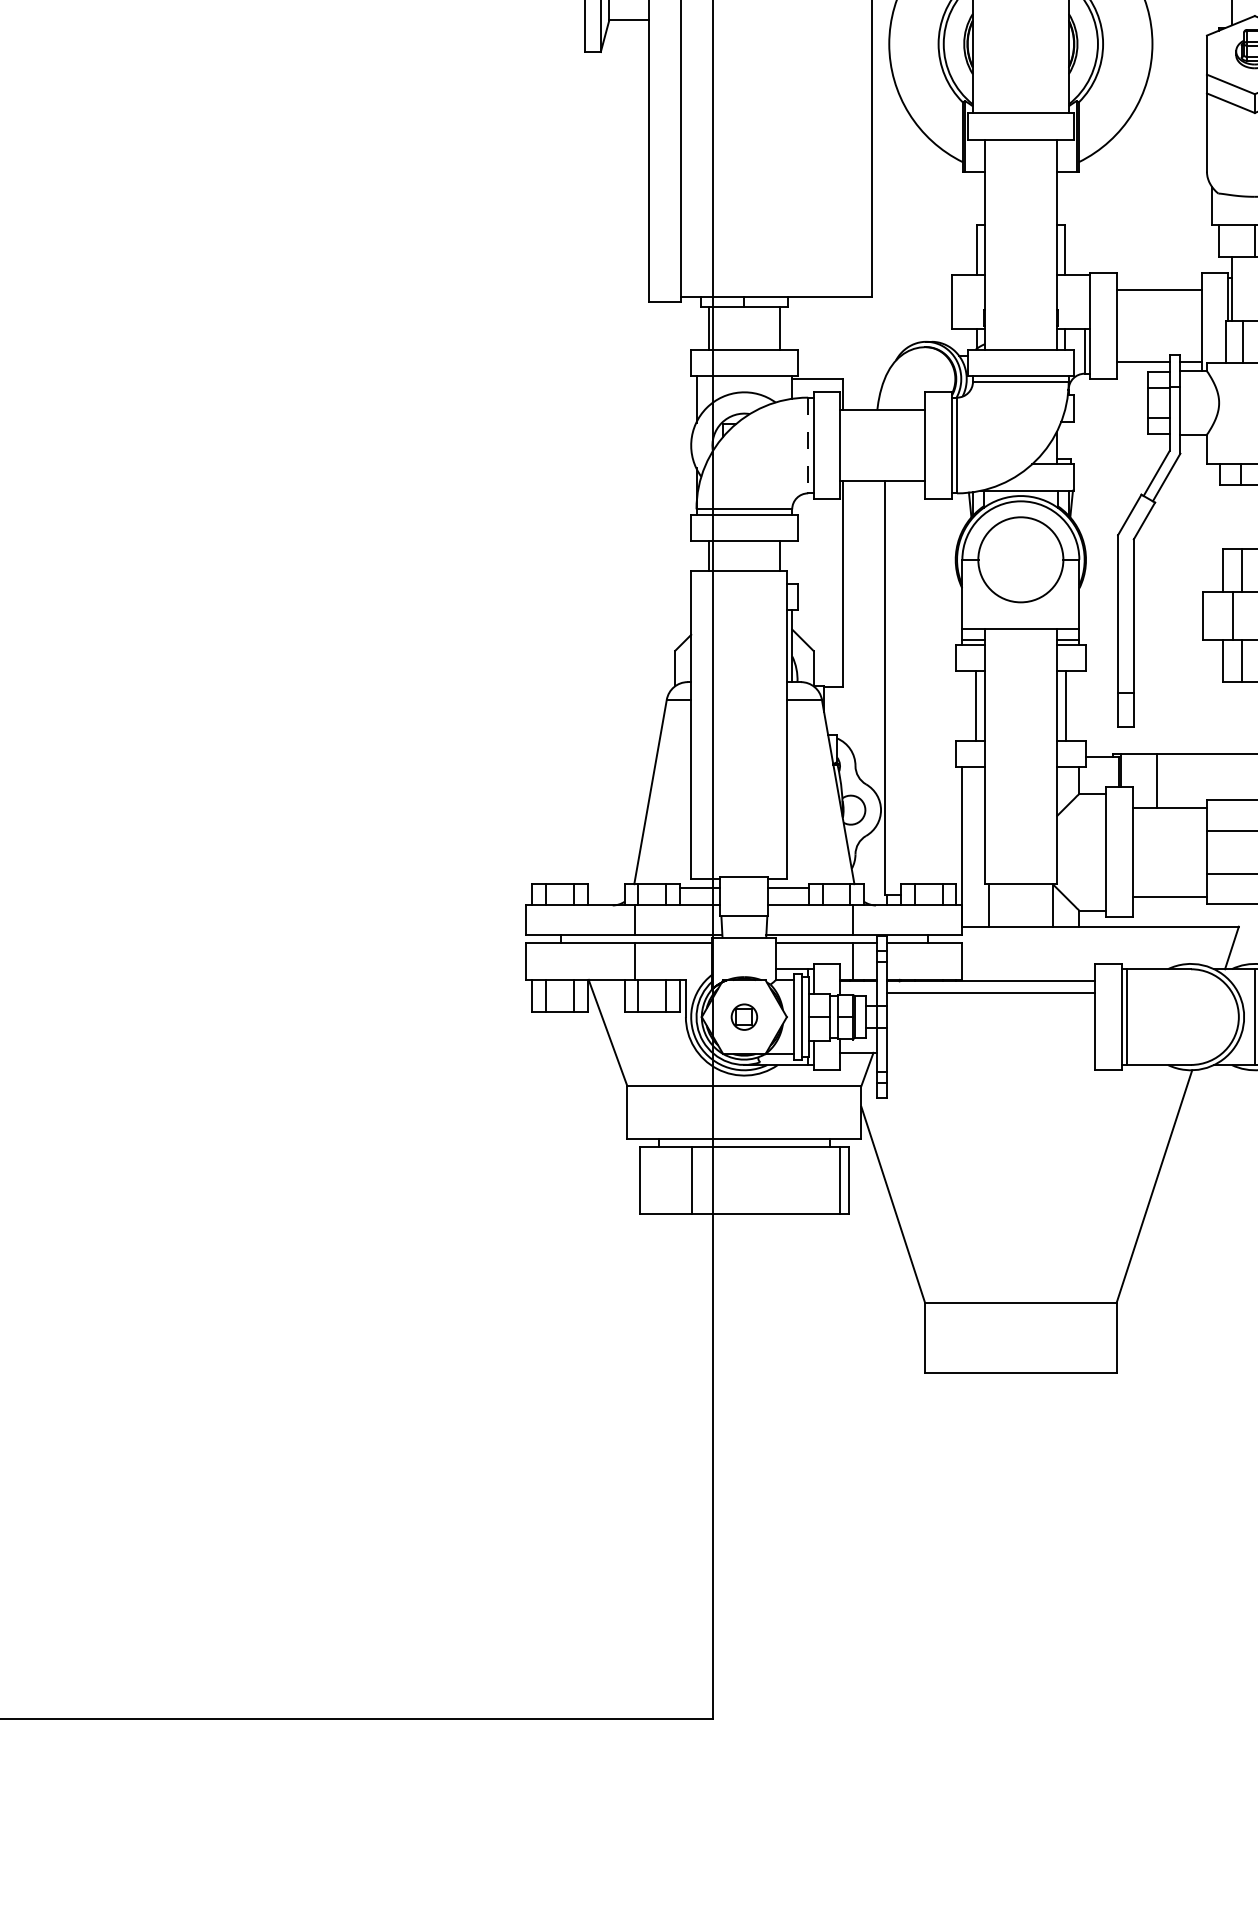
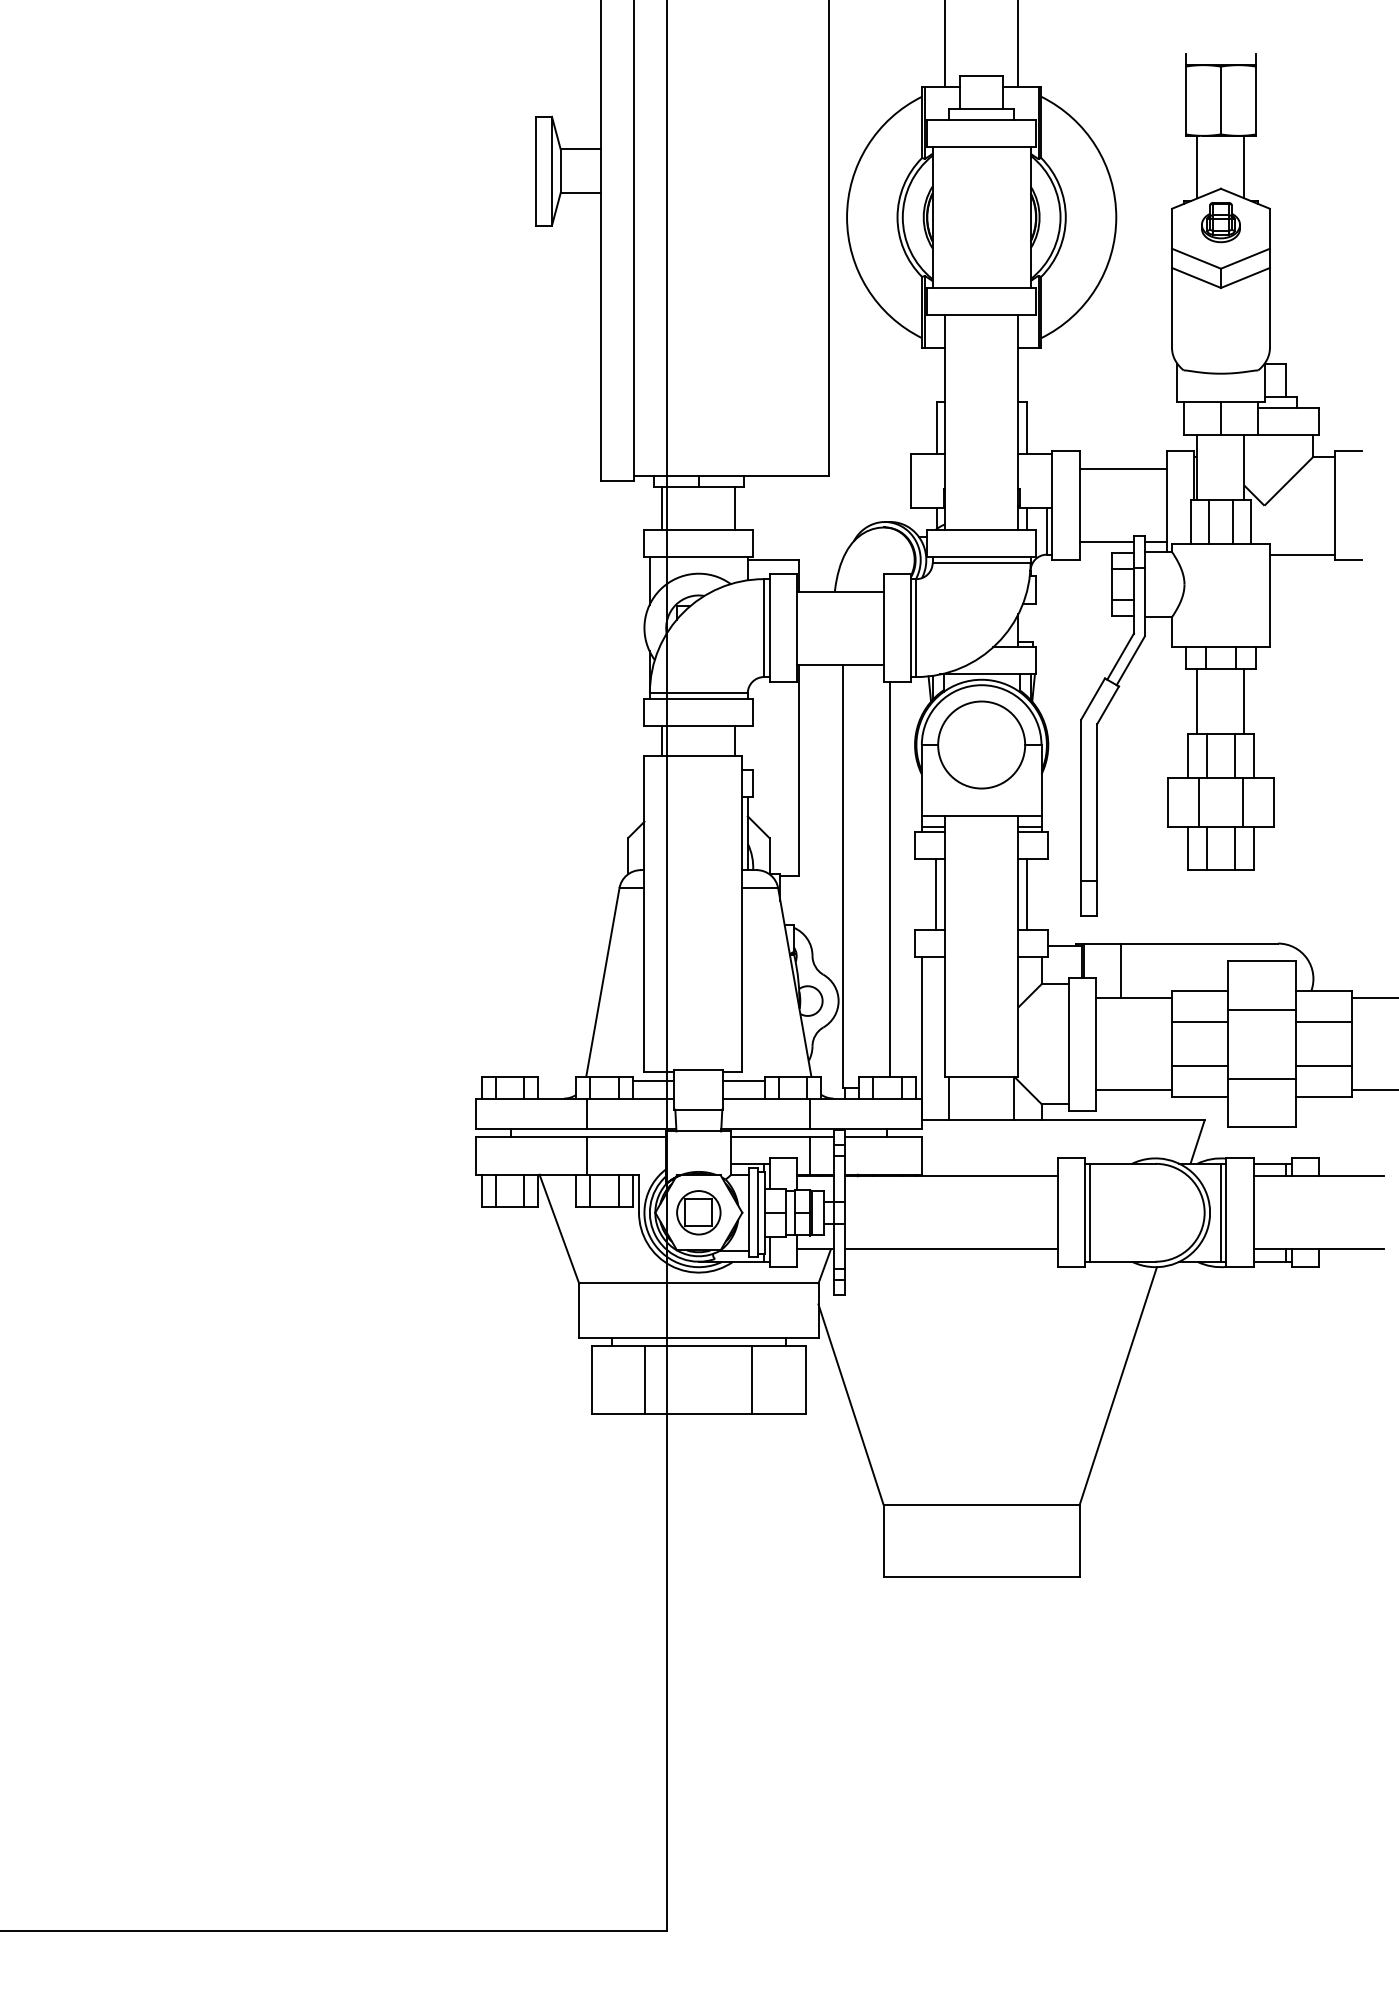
line: (808, 445) -> (764, 628), dashed -> solid
line: (1231, 517) -> (1197, 701), added
line: (930, 691) -> (889, 879), added
line: (991, 993) -> (951, 1249), moved
part: (744, 1016) -> (698, 1212), size x1.67
line: (839, 1180) -> (752, 1379), moved

